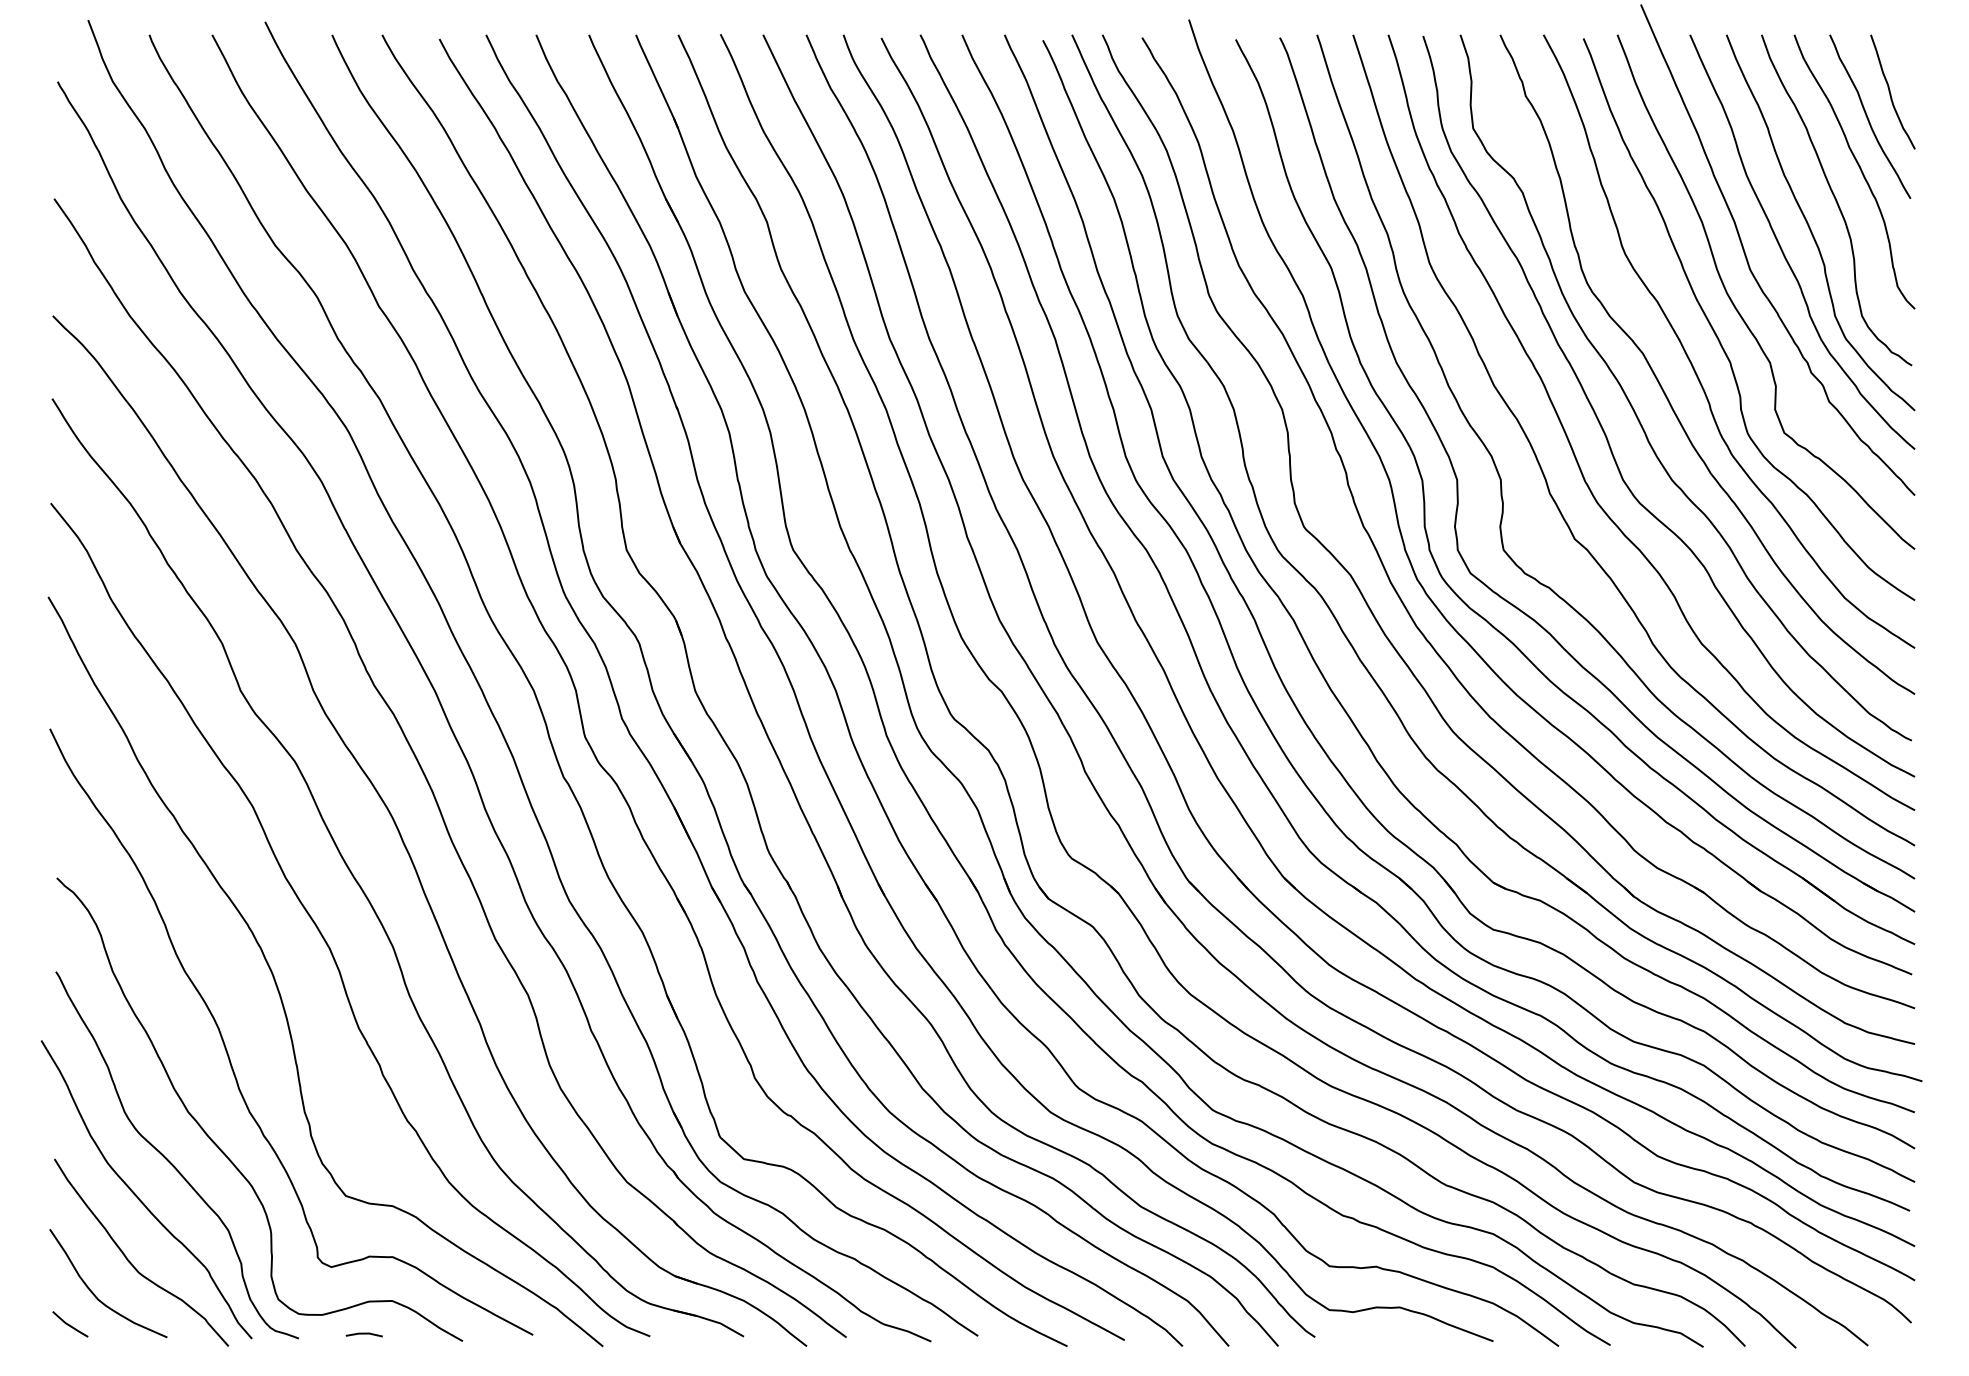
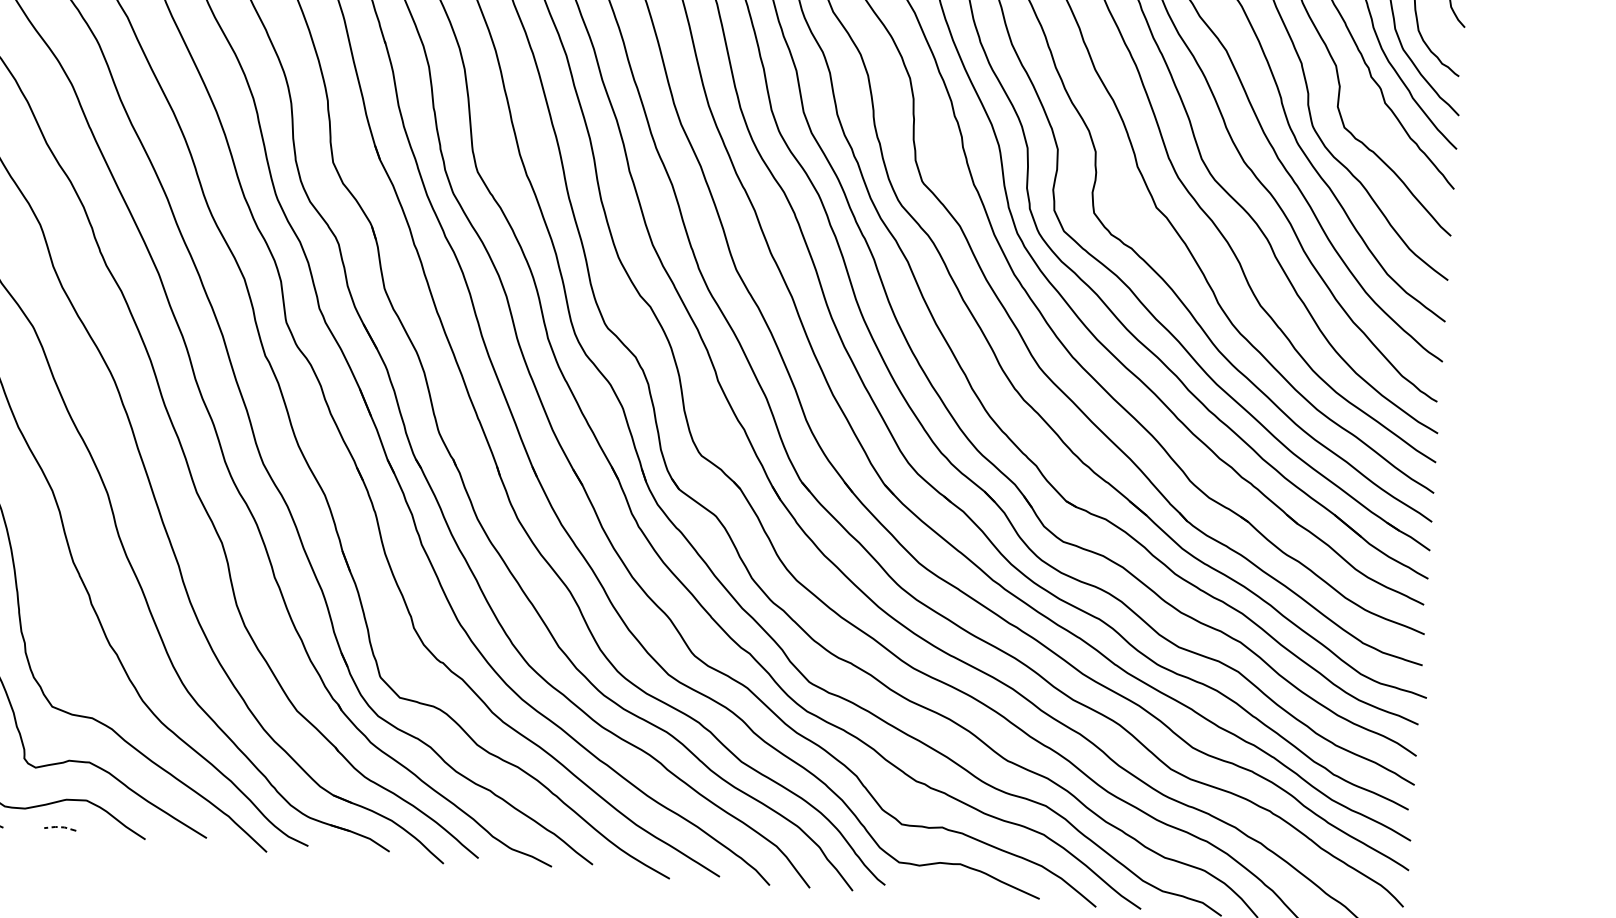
line: (364, 1333) -> (60, 827), solid -> dashed

